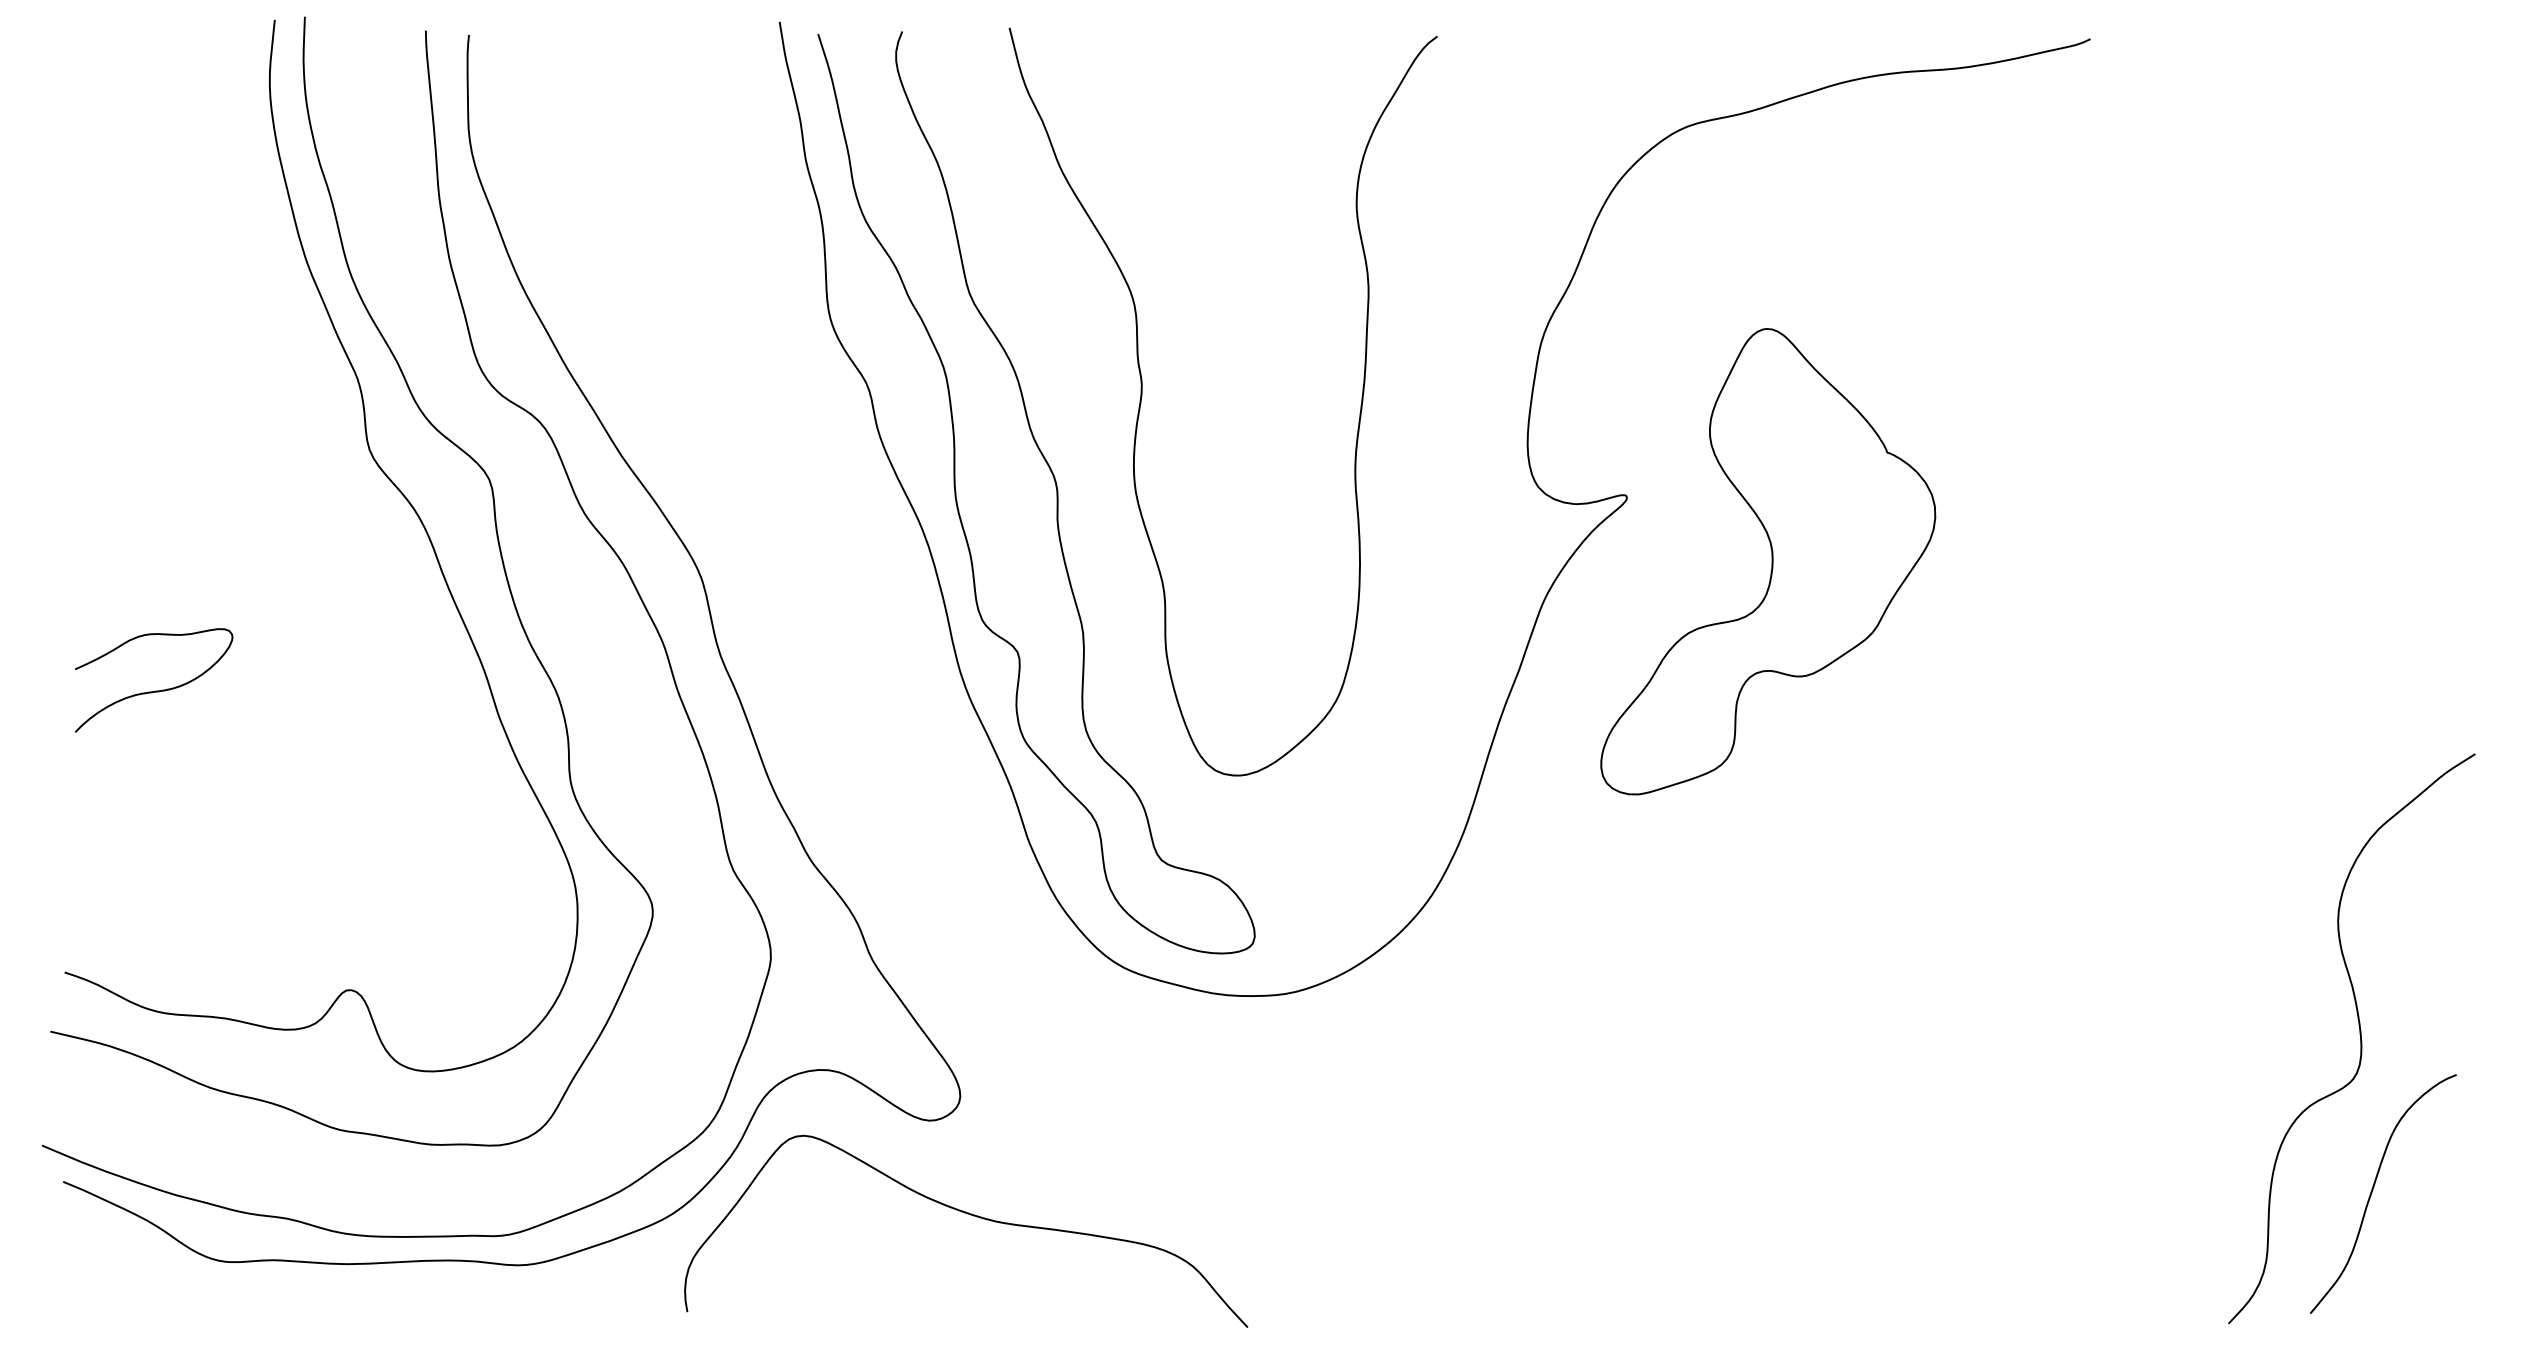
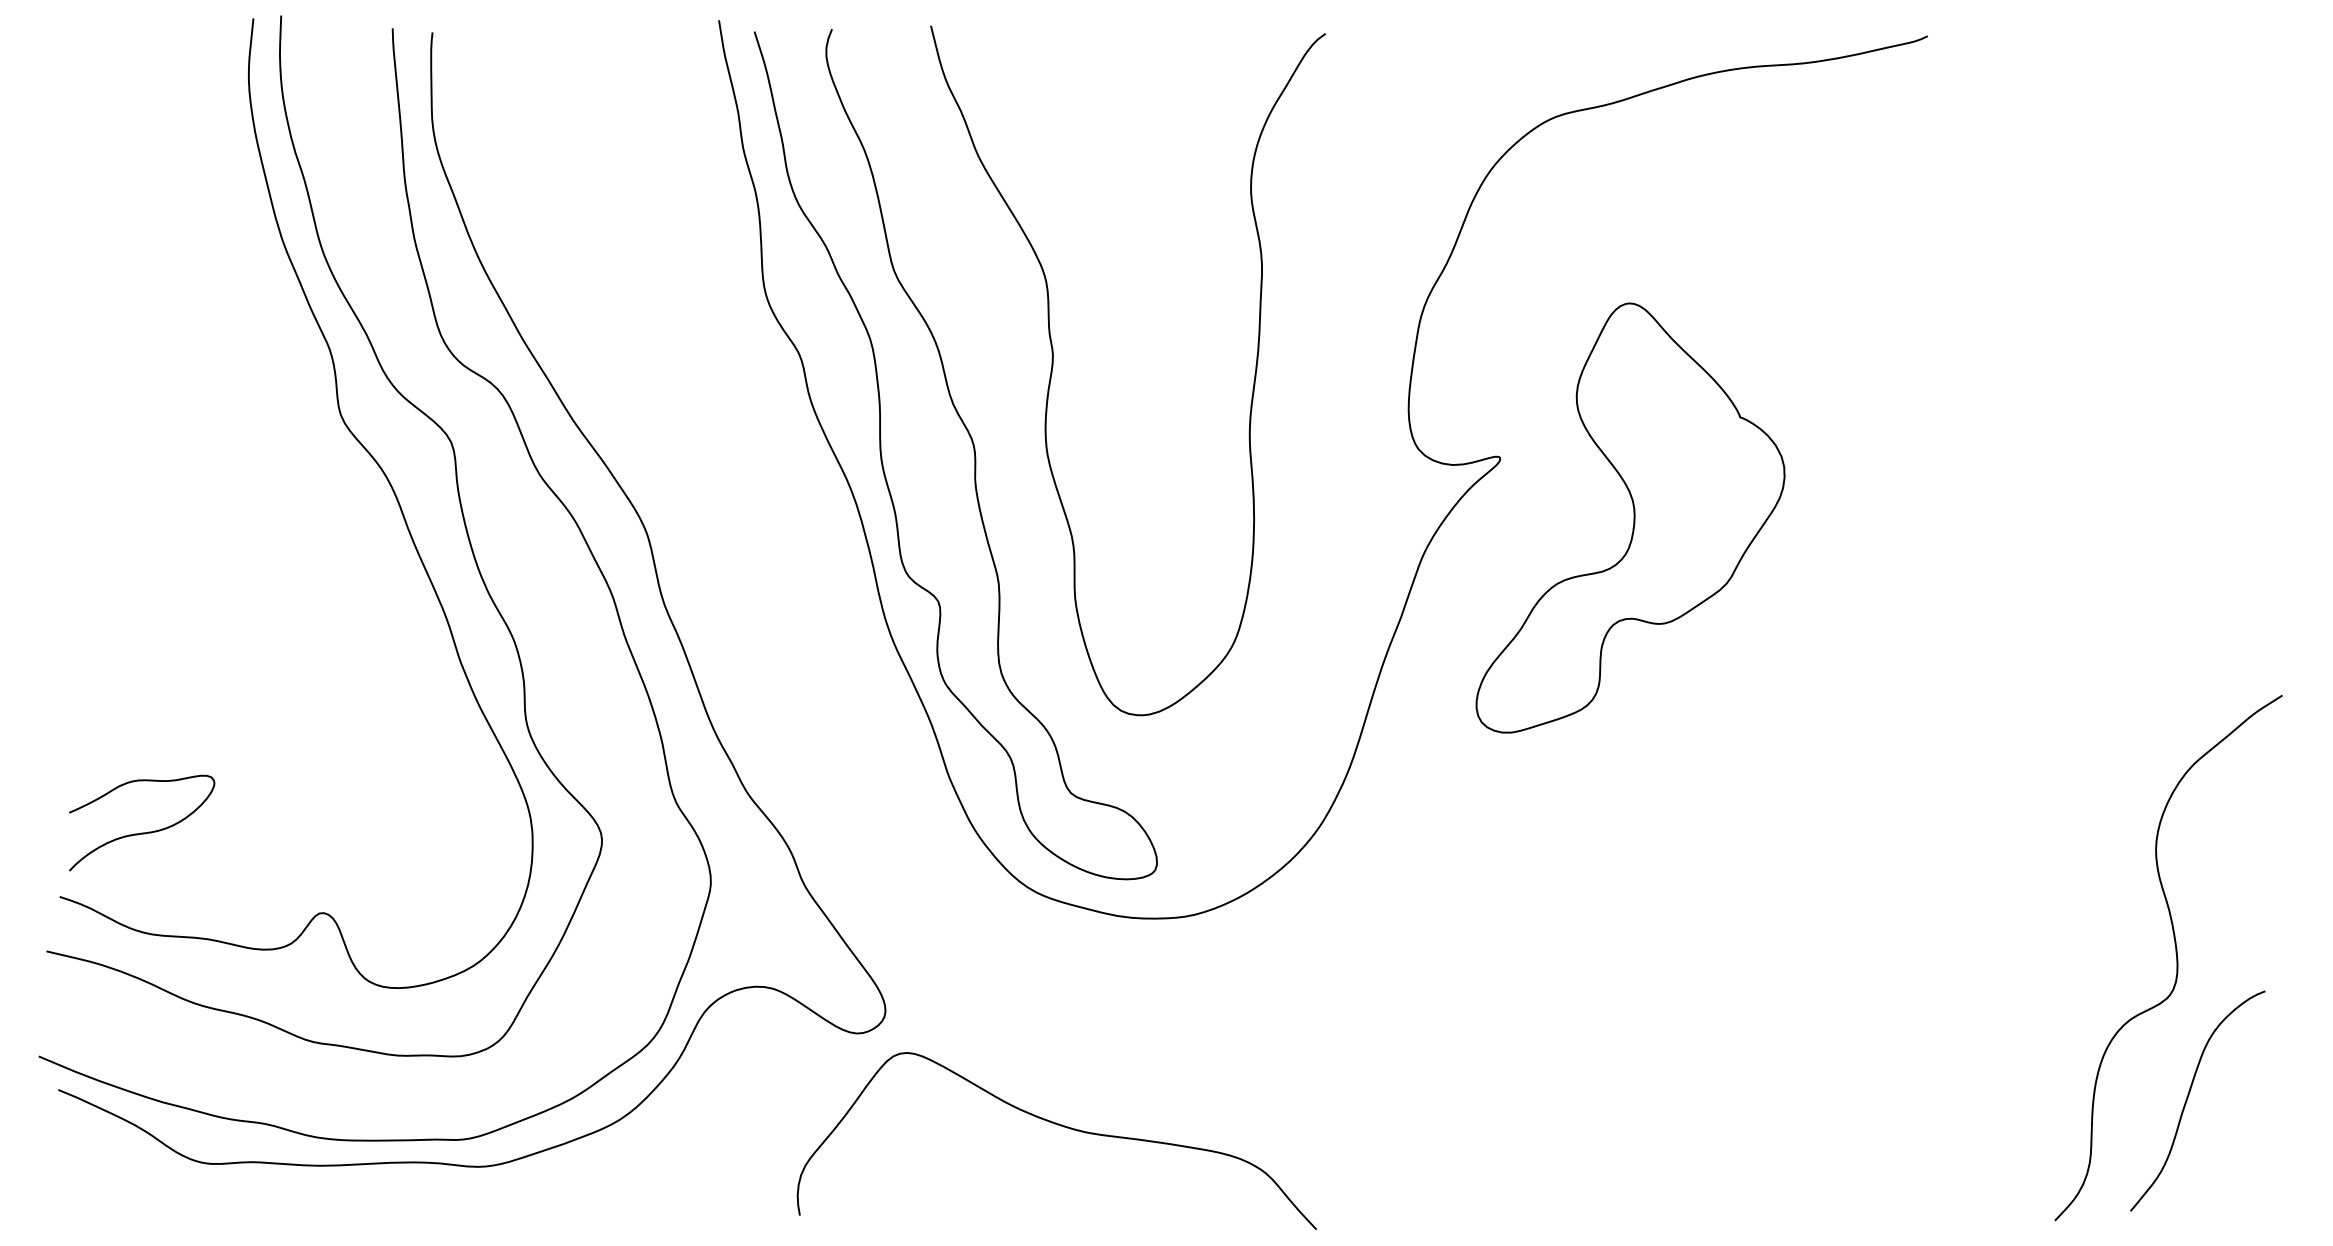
curve: (155, 690) -> (143, 832), moved
curve: (970, 1215) -> (1060, 1126), moved

